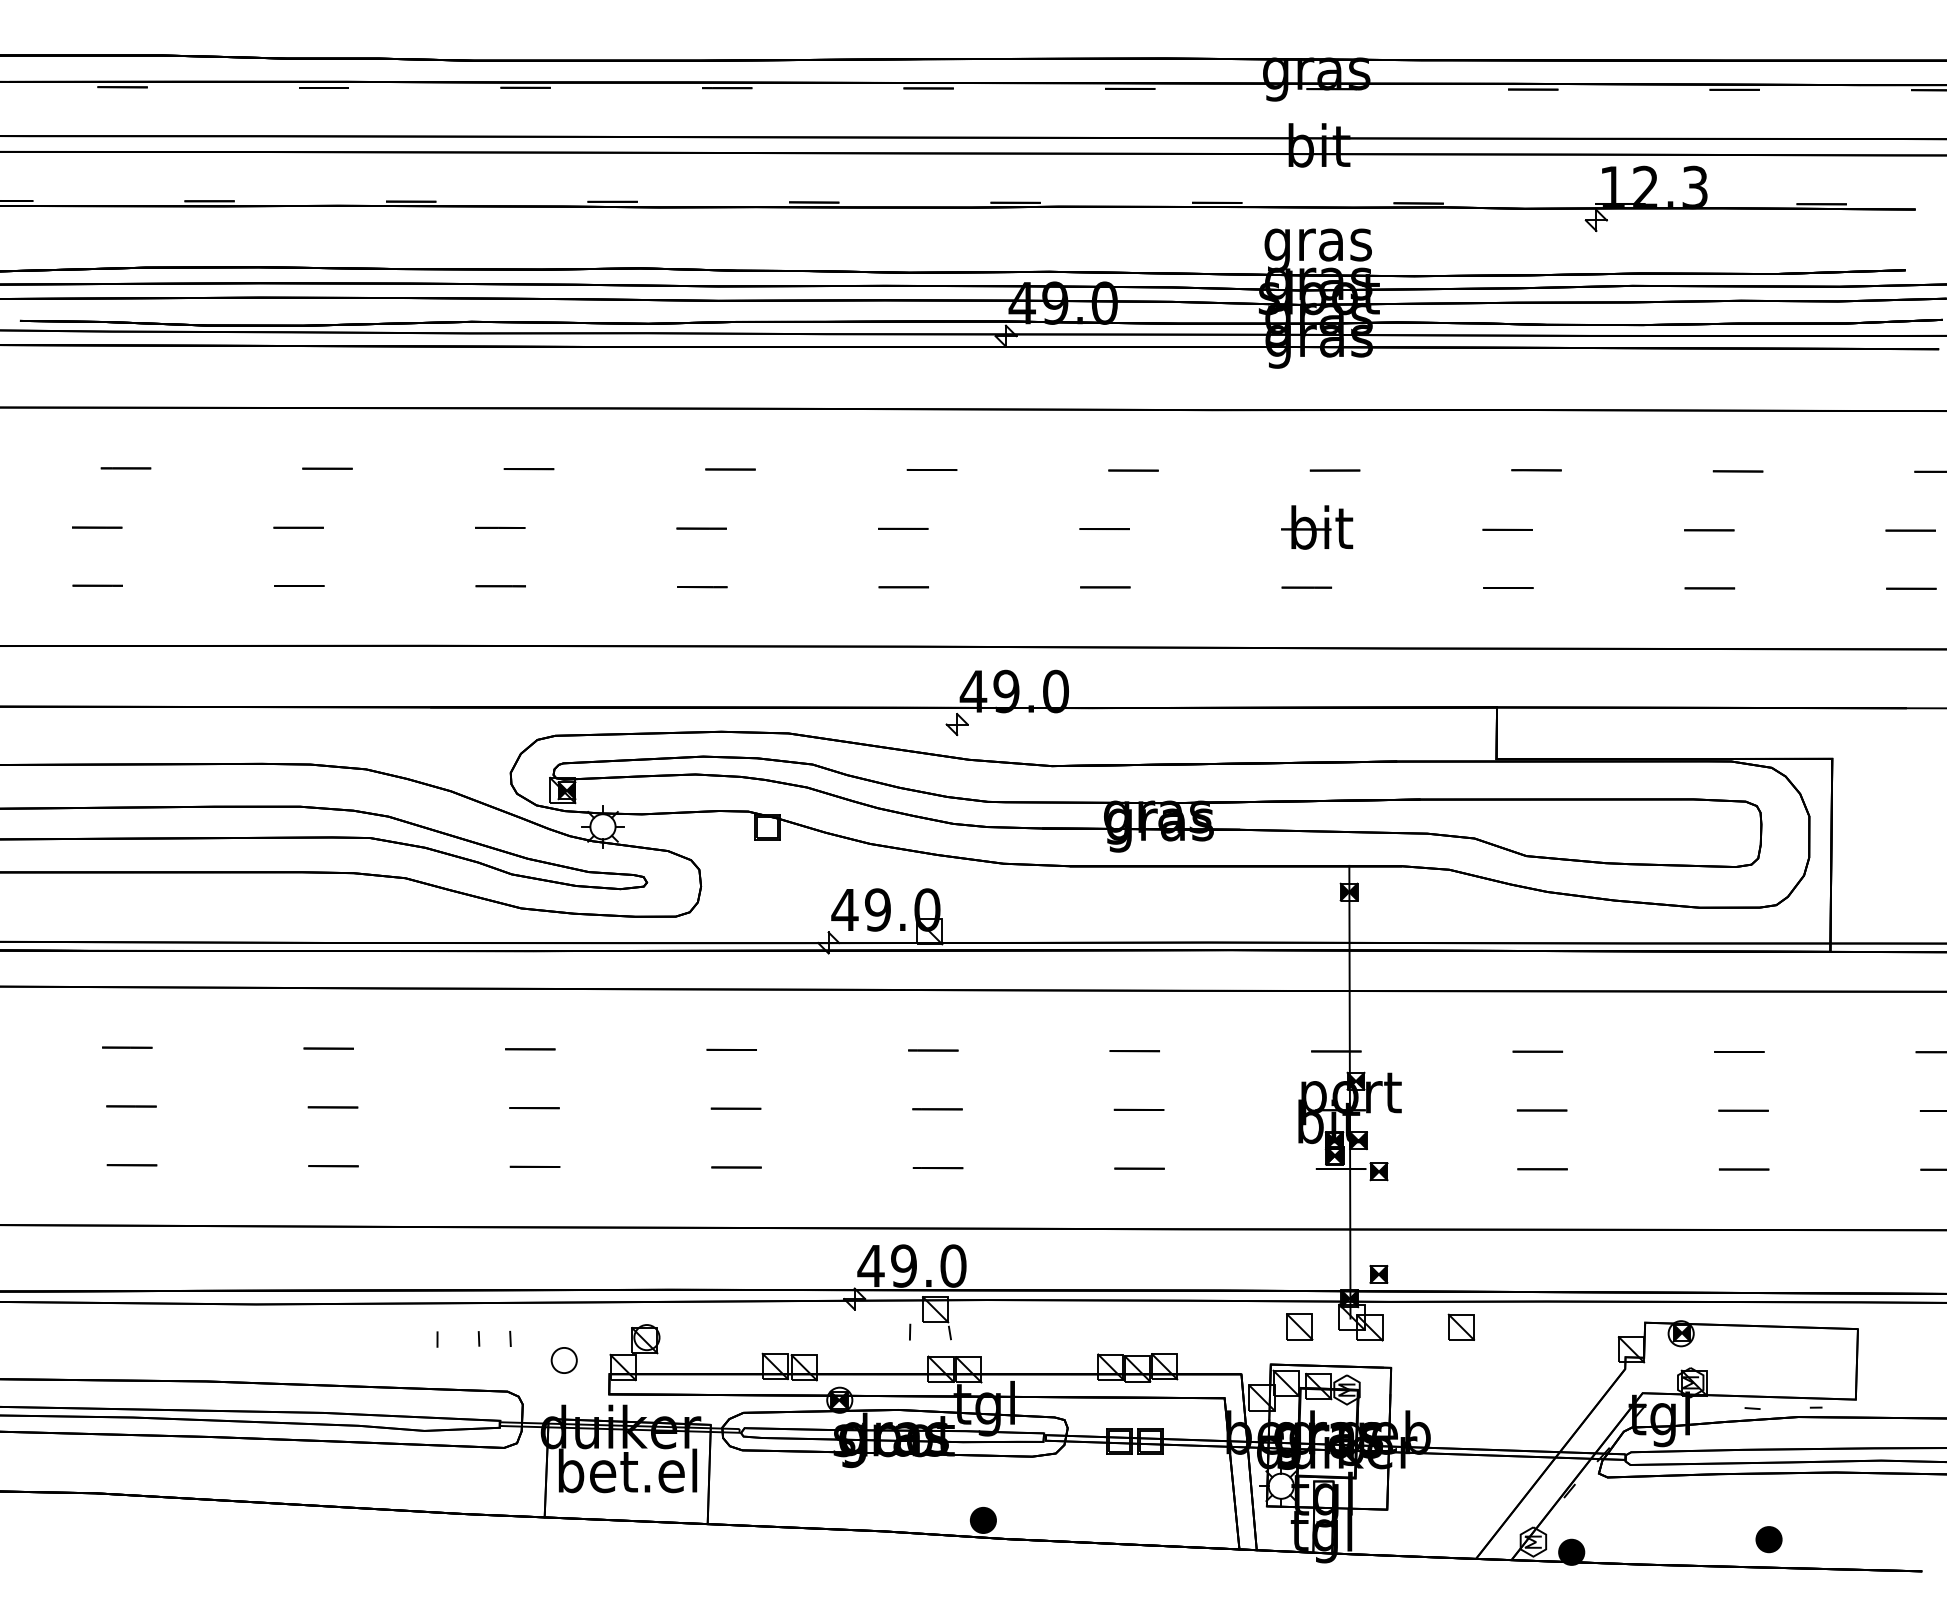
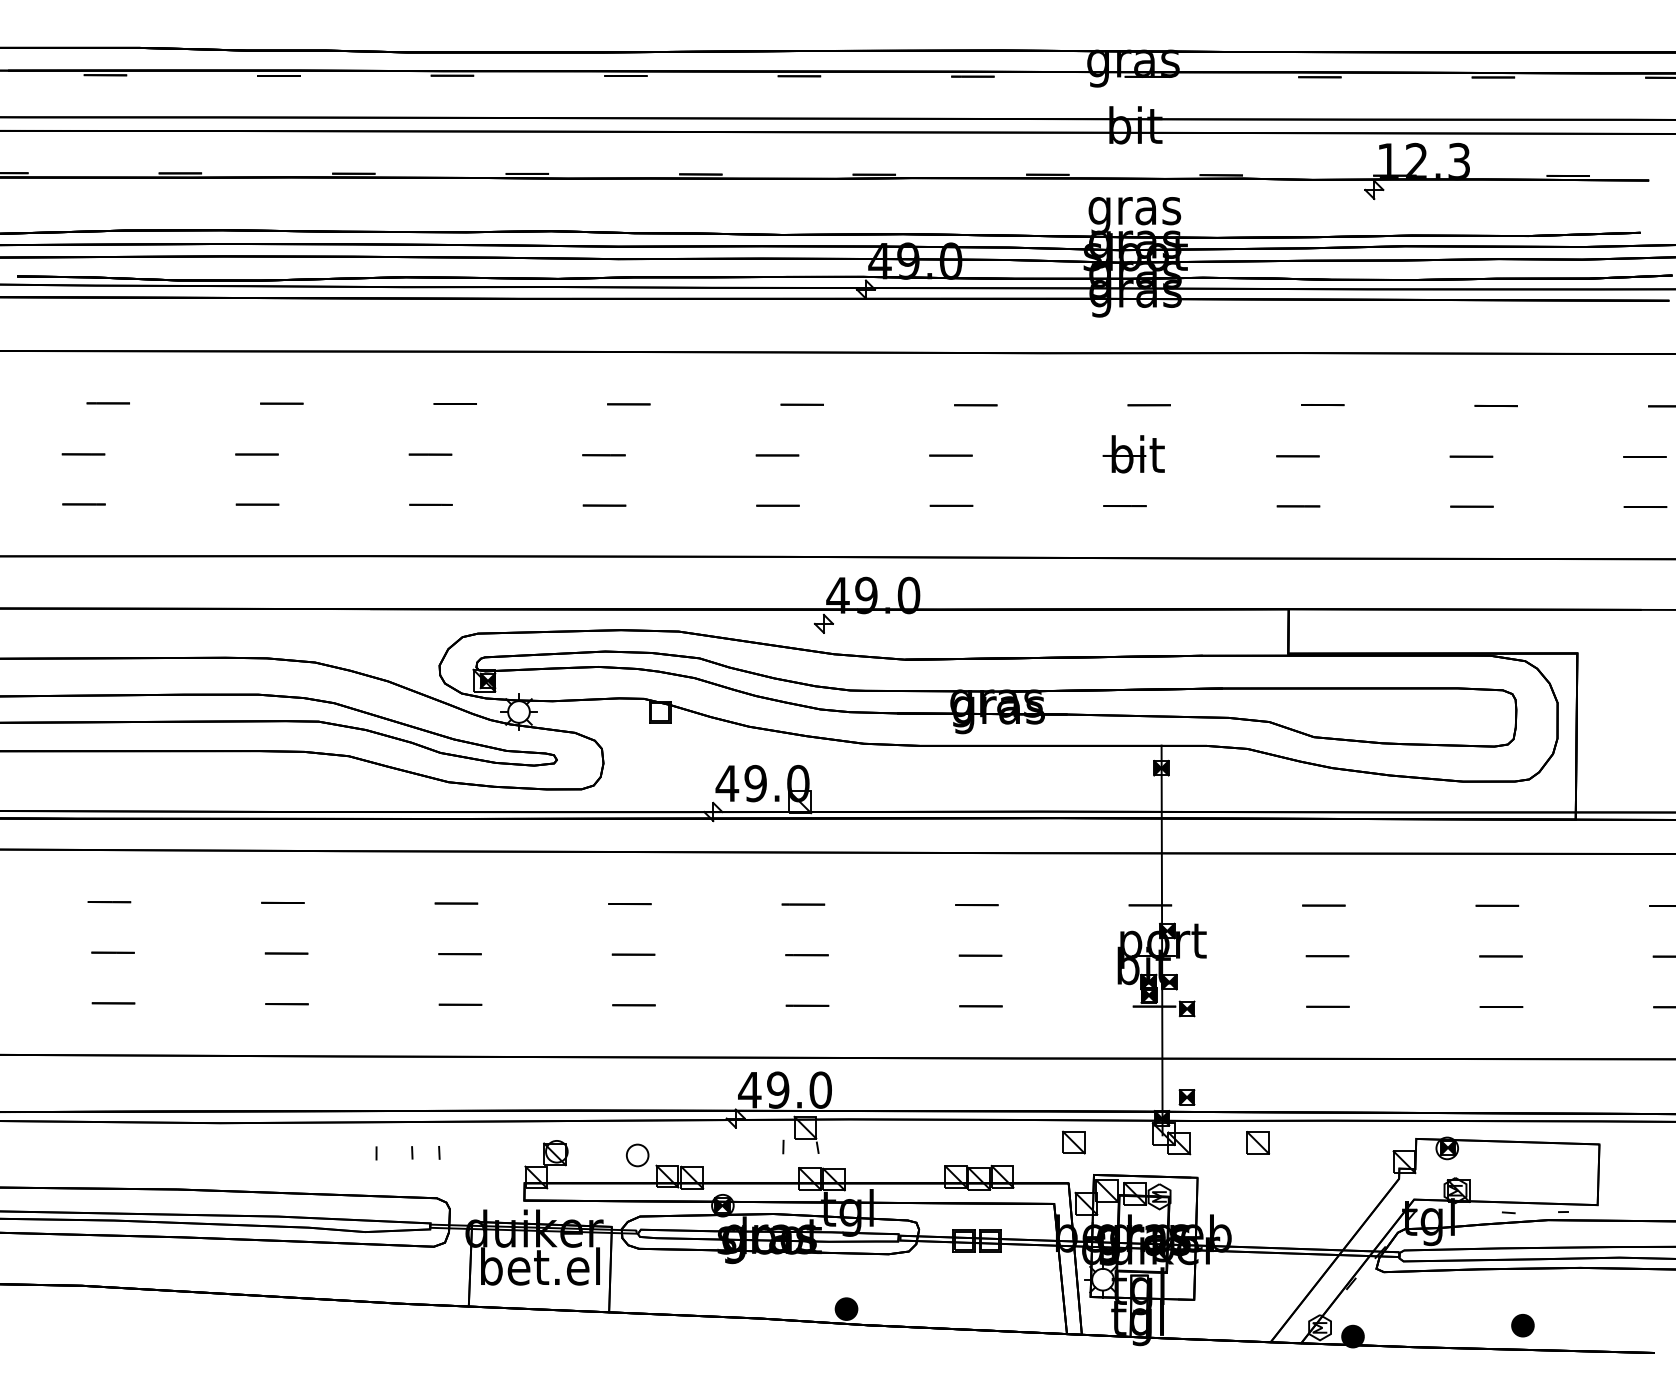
part: (1299, 1326) -> (1073, 1142), moved
part: (564, 1360) -> (637, 1155), moved

